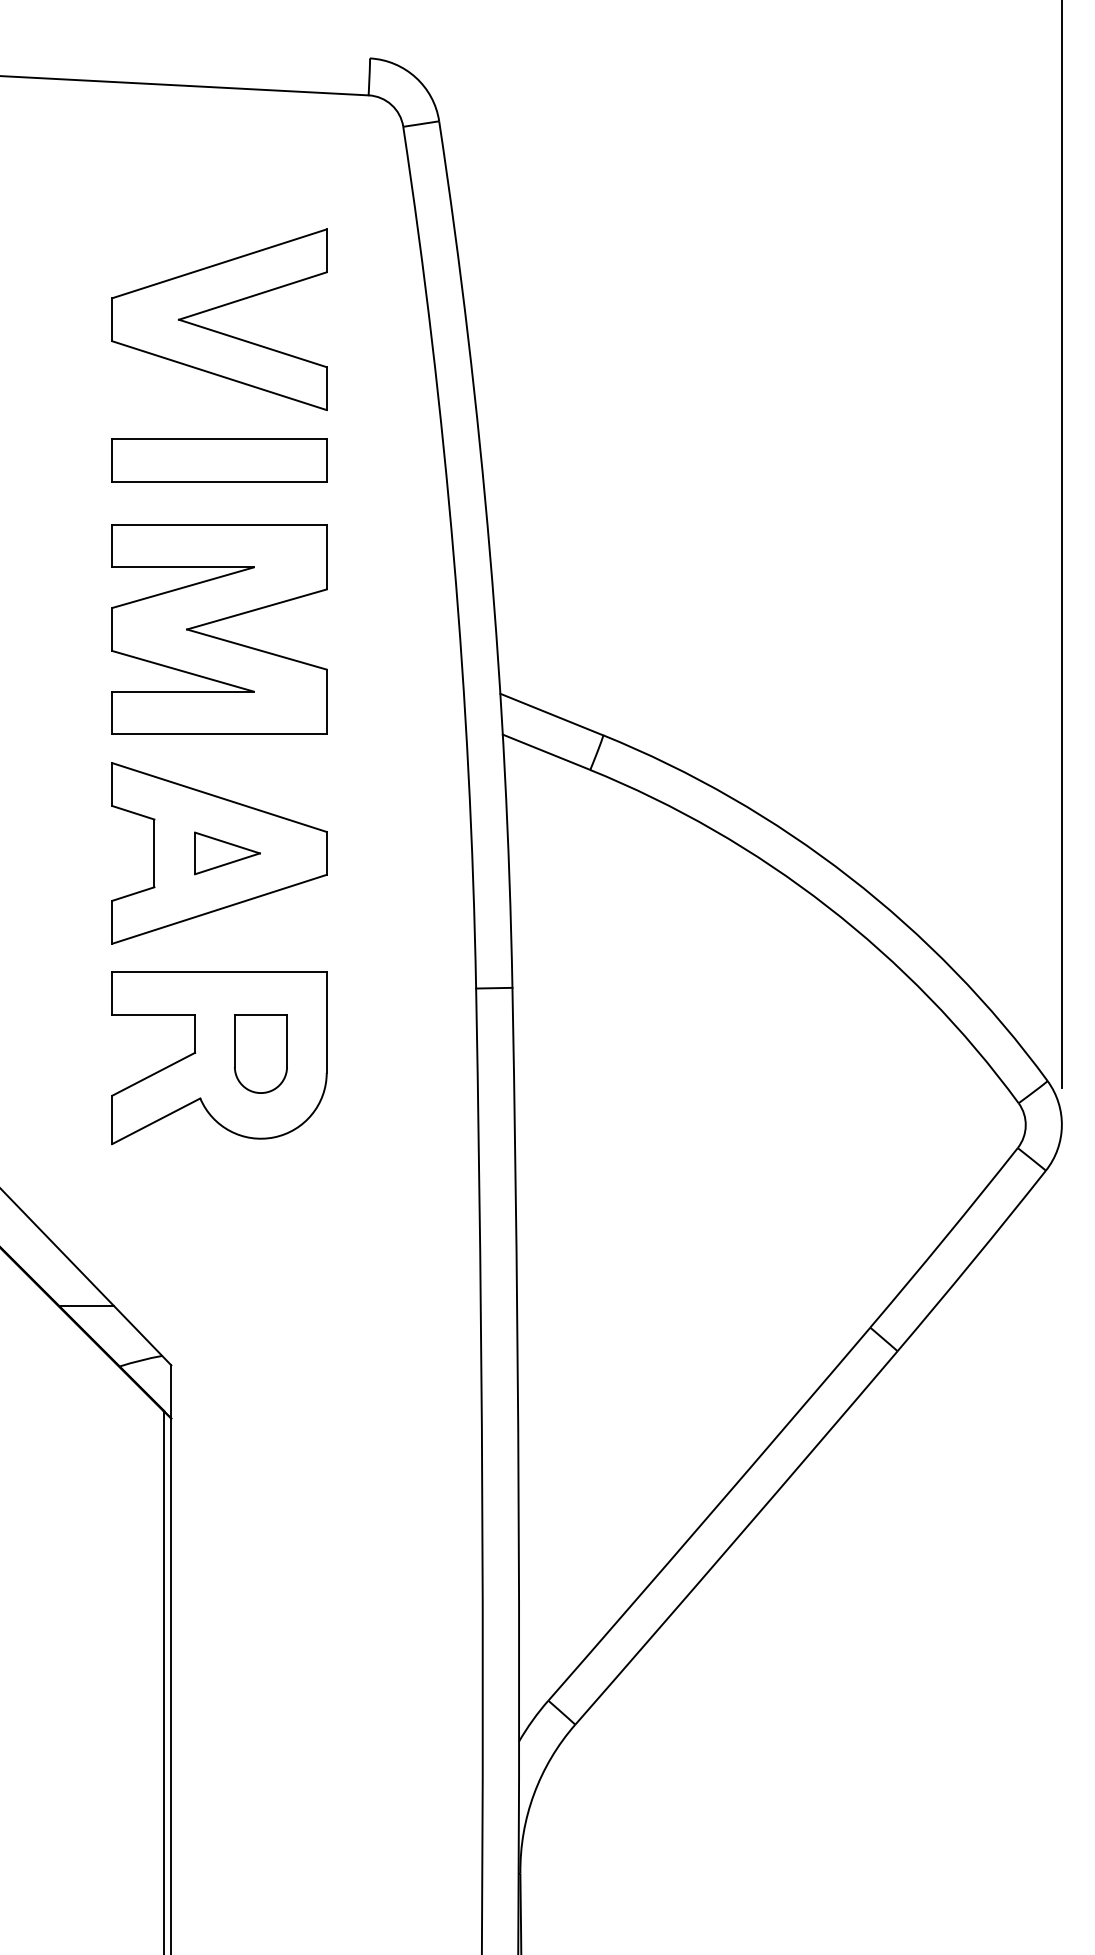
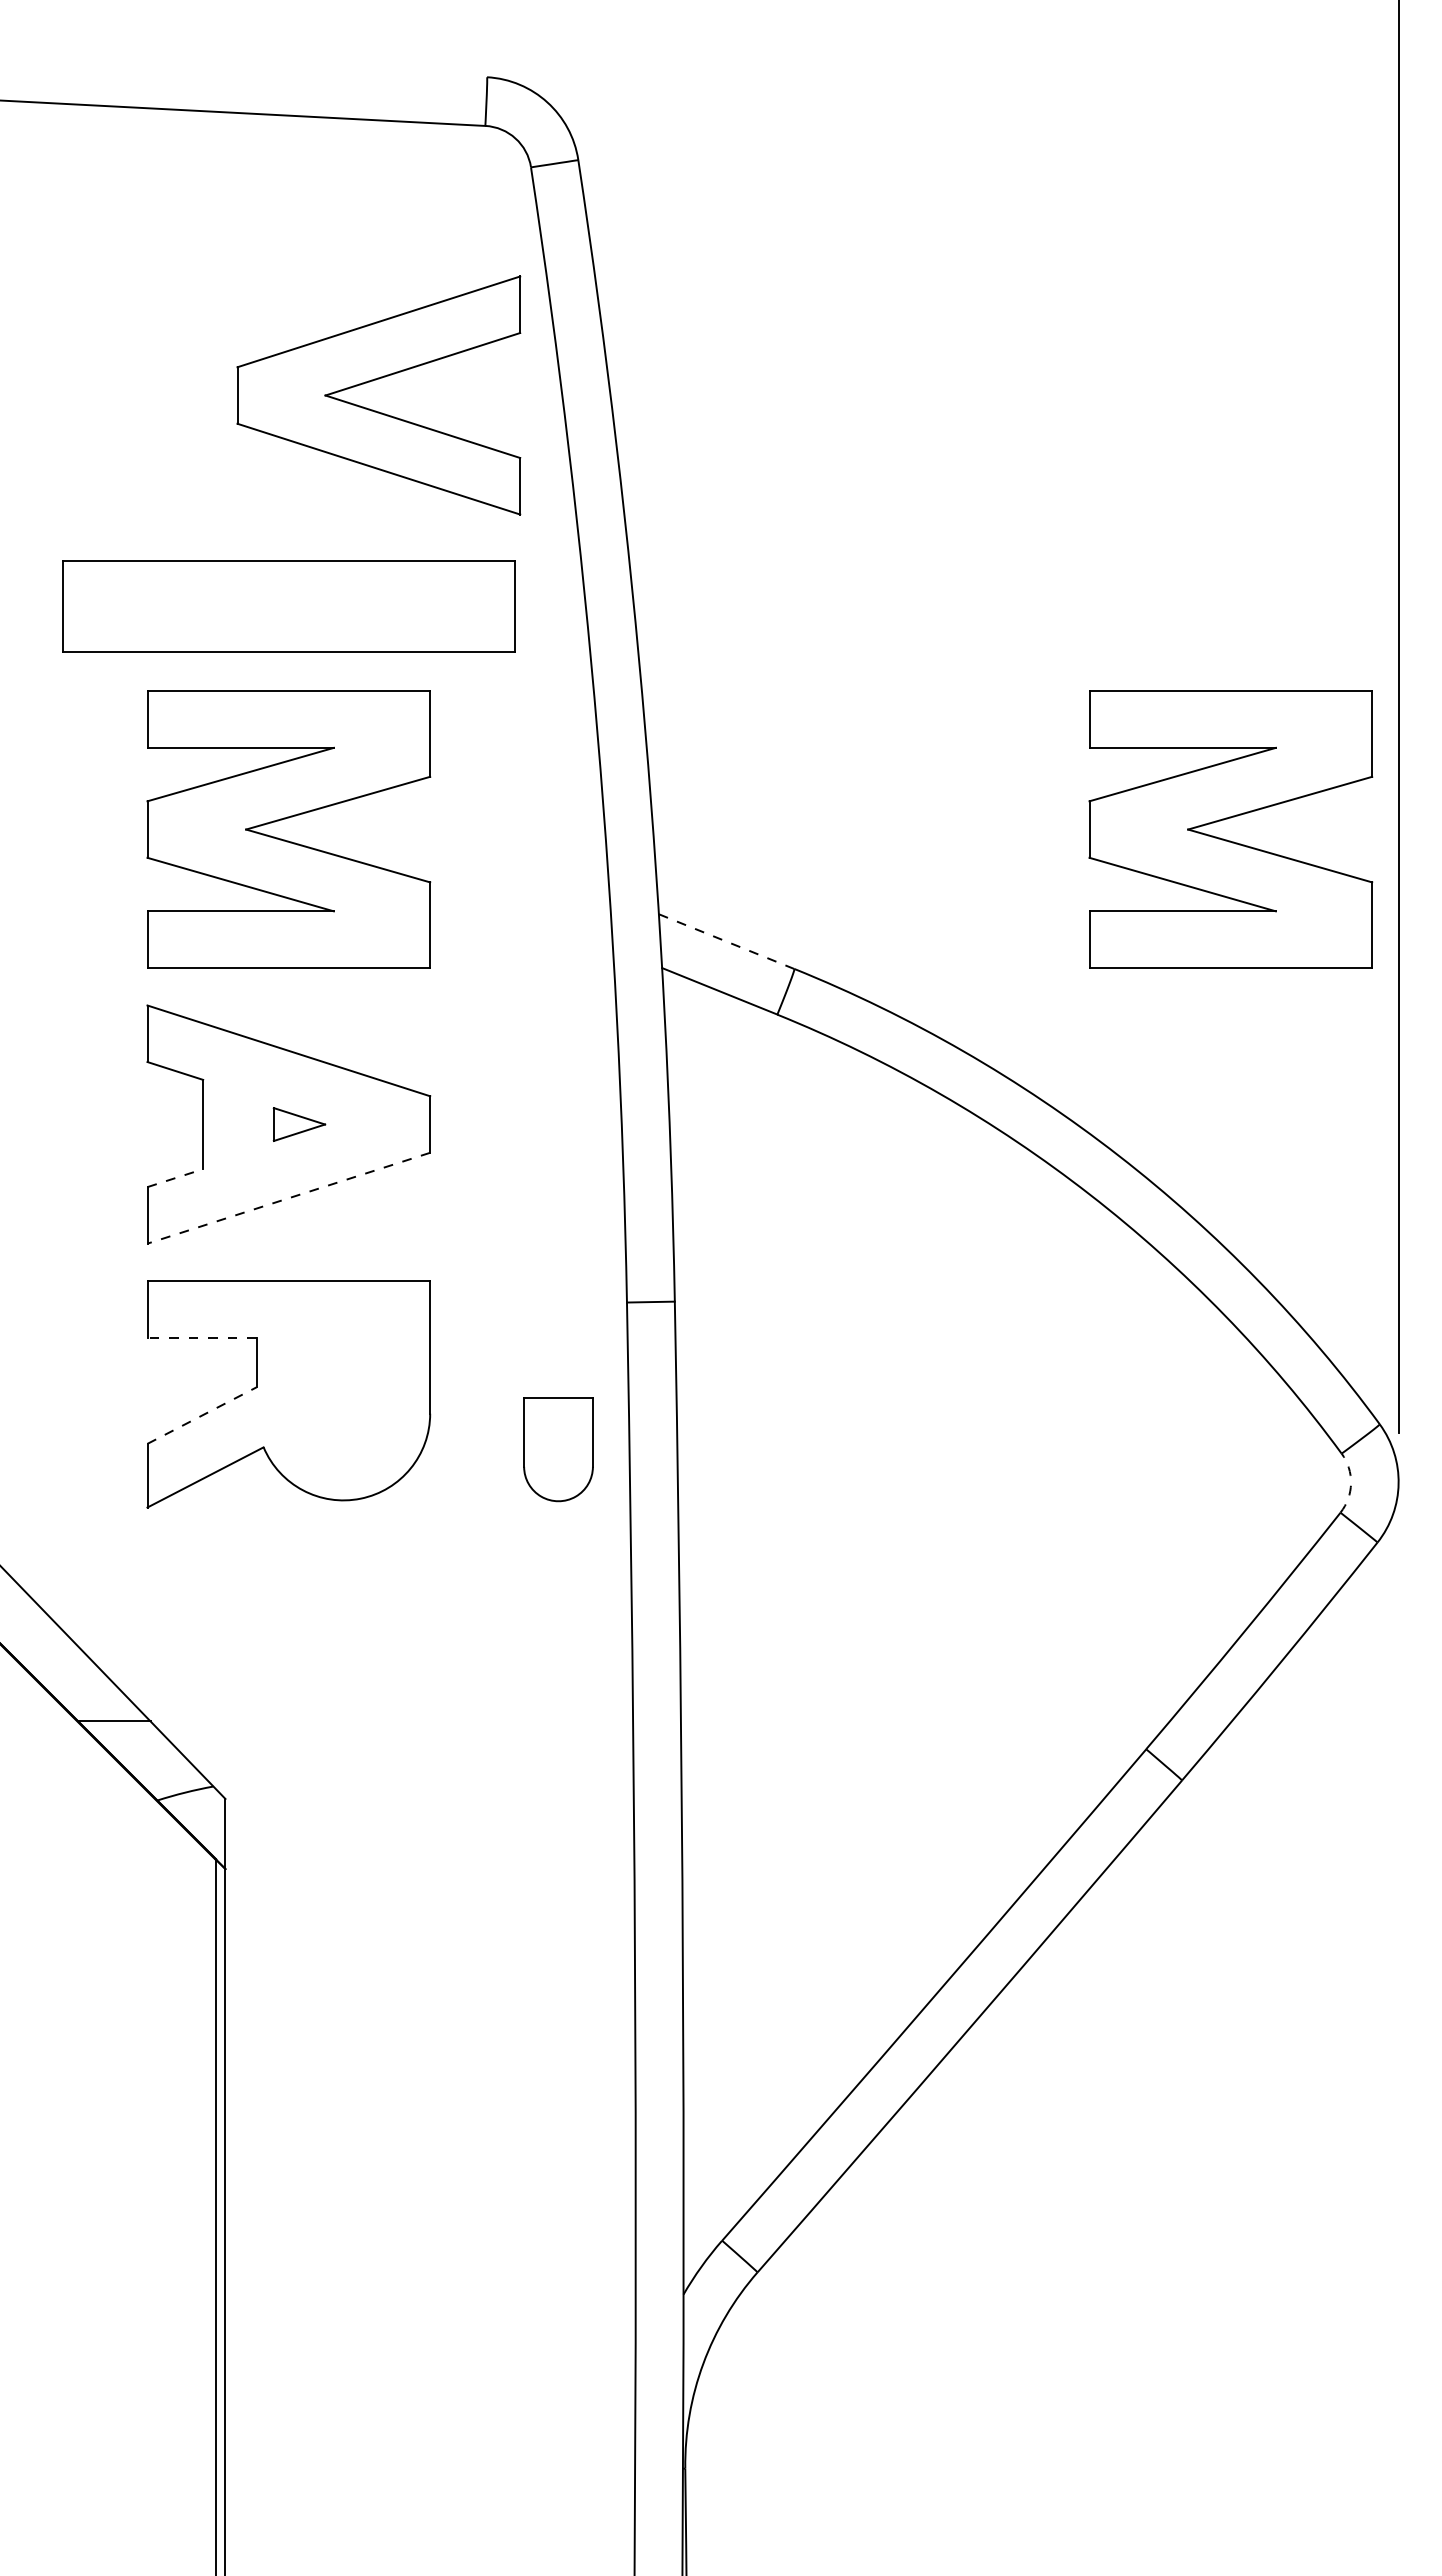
part: (215, 309) -> (373, 381), moved
part: (219, 460) -> (288, 606), size x1.6
part: (931, 621) -> (1227, 819), added
line: (551, 714) -> (726, 941), solid -> dashed
part: (227, 853) -> (299, 1124), size x0.6
line: (133, 894) -> (175, 1178), solid -> dashed
line: (219, 909) -> (288, 1198), solid -> dashed
line: (153, 1015) -> (202, 1337), solid -> dashed
part: (260, 1053) -> (558, 1449), moved
line: (153, 1074) -> (202, 1415), solid -> dashed
arc: (1026, 1125) -> (1351, 1483), solid -> dashed

